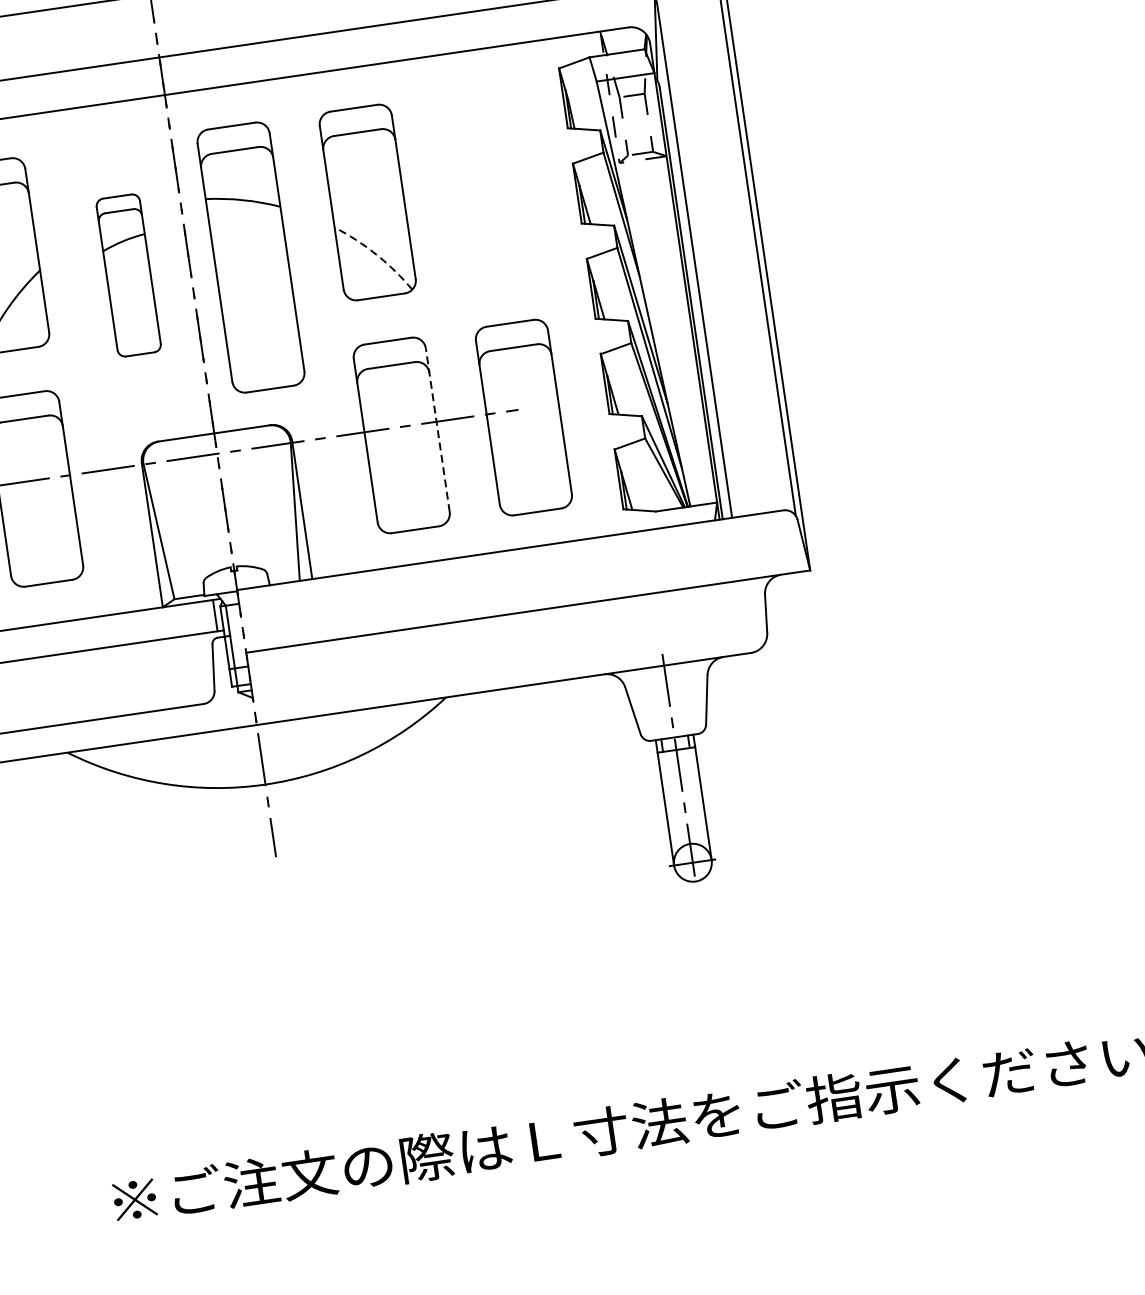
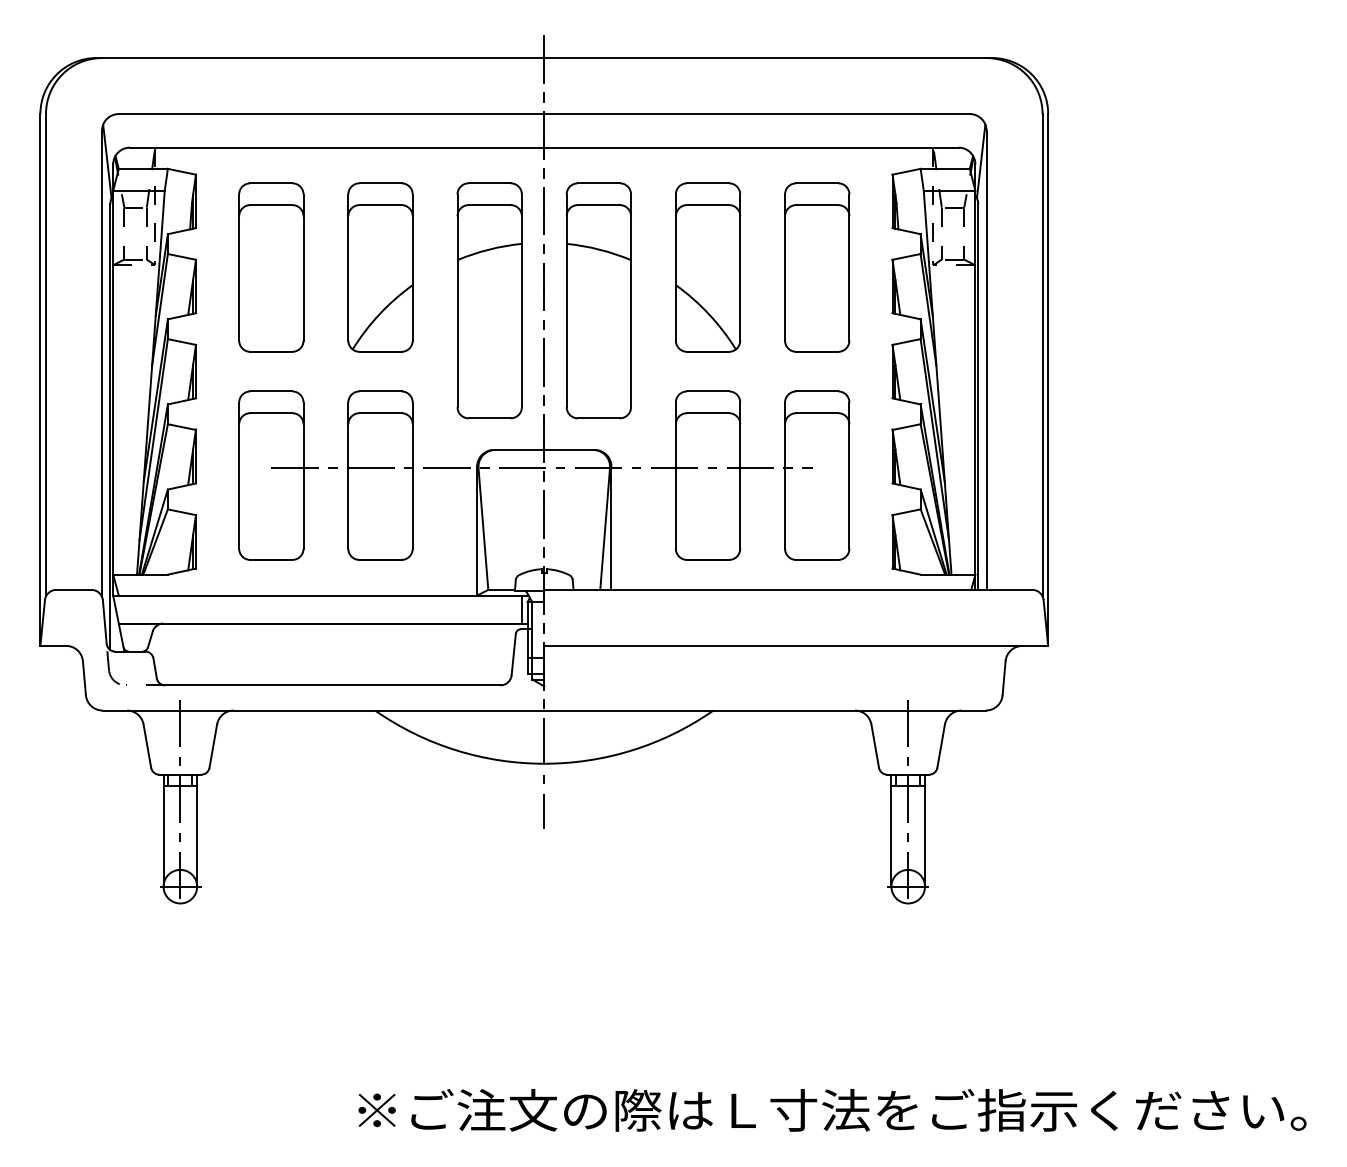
part: (490, 184) -> (817, 267), added
arc: (377, 254) -> (709, 314), dashed -> solid
part: (128, 275) -> (489, 300), size x1.67
line: (438, 429) -> (740, 475), dashed -> solid

